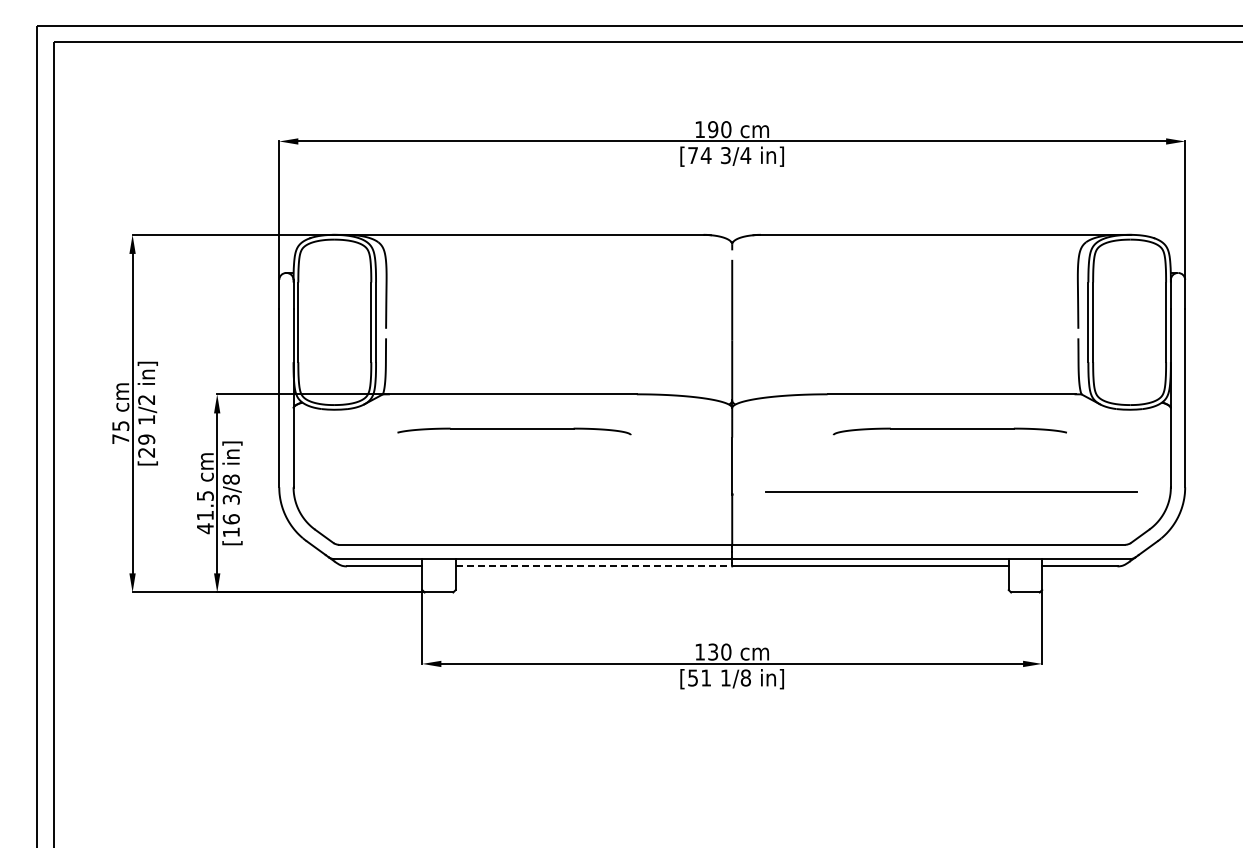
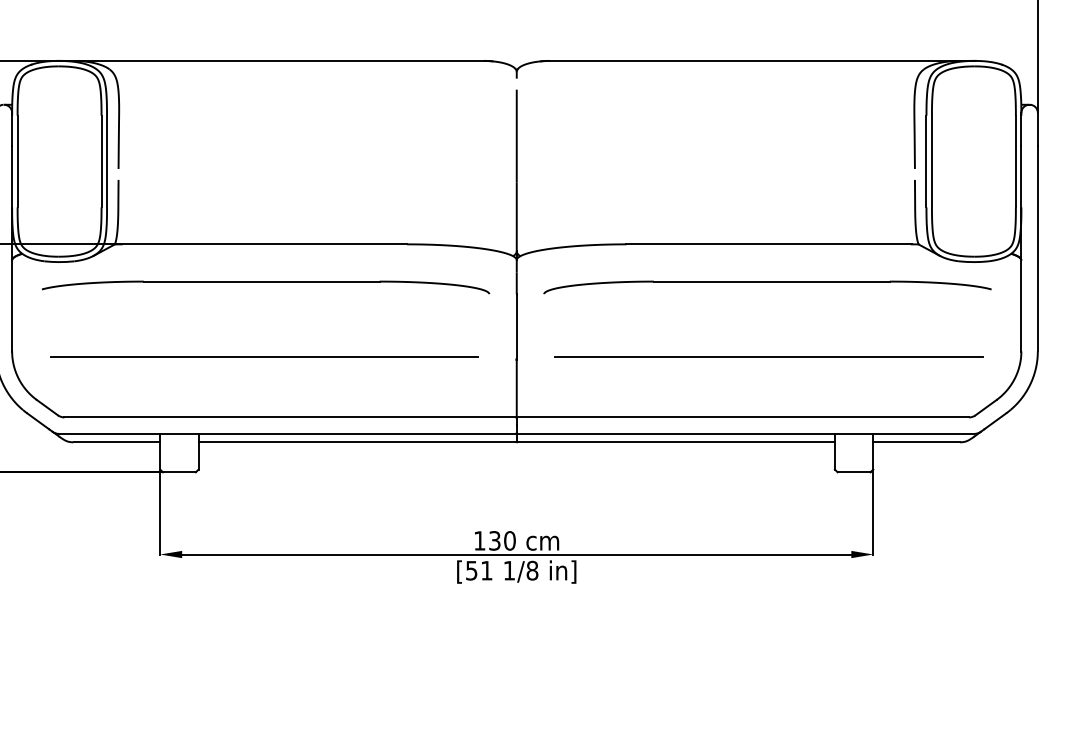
part: (514, 431) -> (266, 287), size x1.67
part: (949, 431) -> (766, 287), size x1.67
line: (512, 492) -> (263, 357), added
line: (593, 566) -> (357, 442), dashed -> solid

